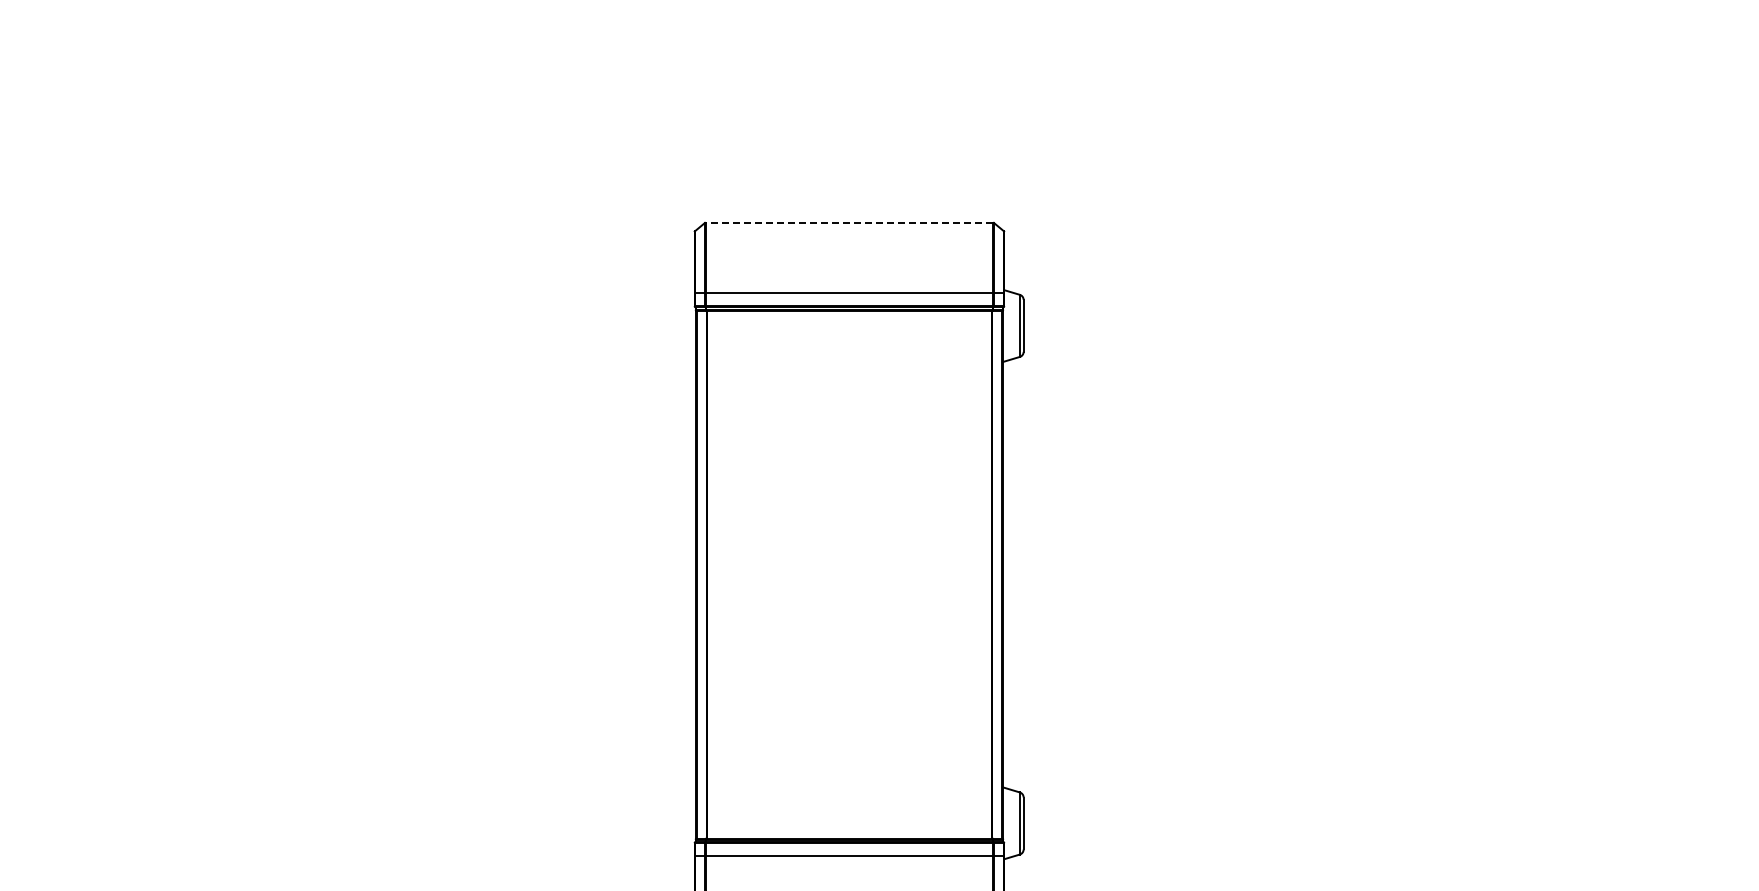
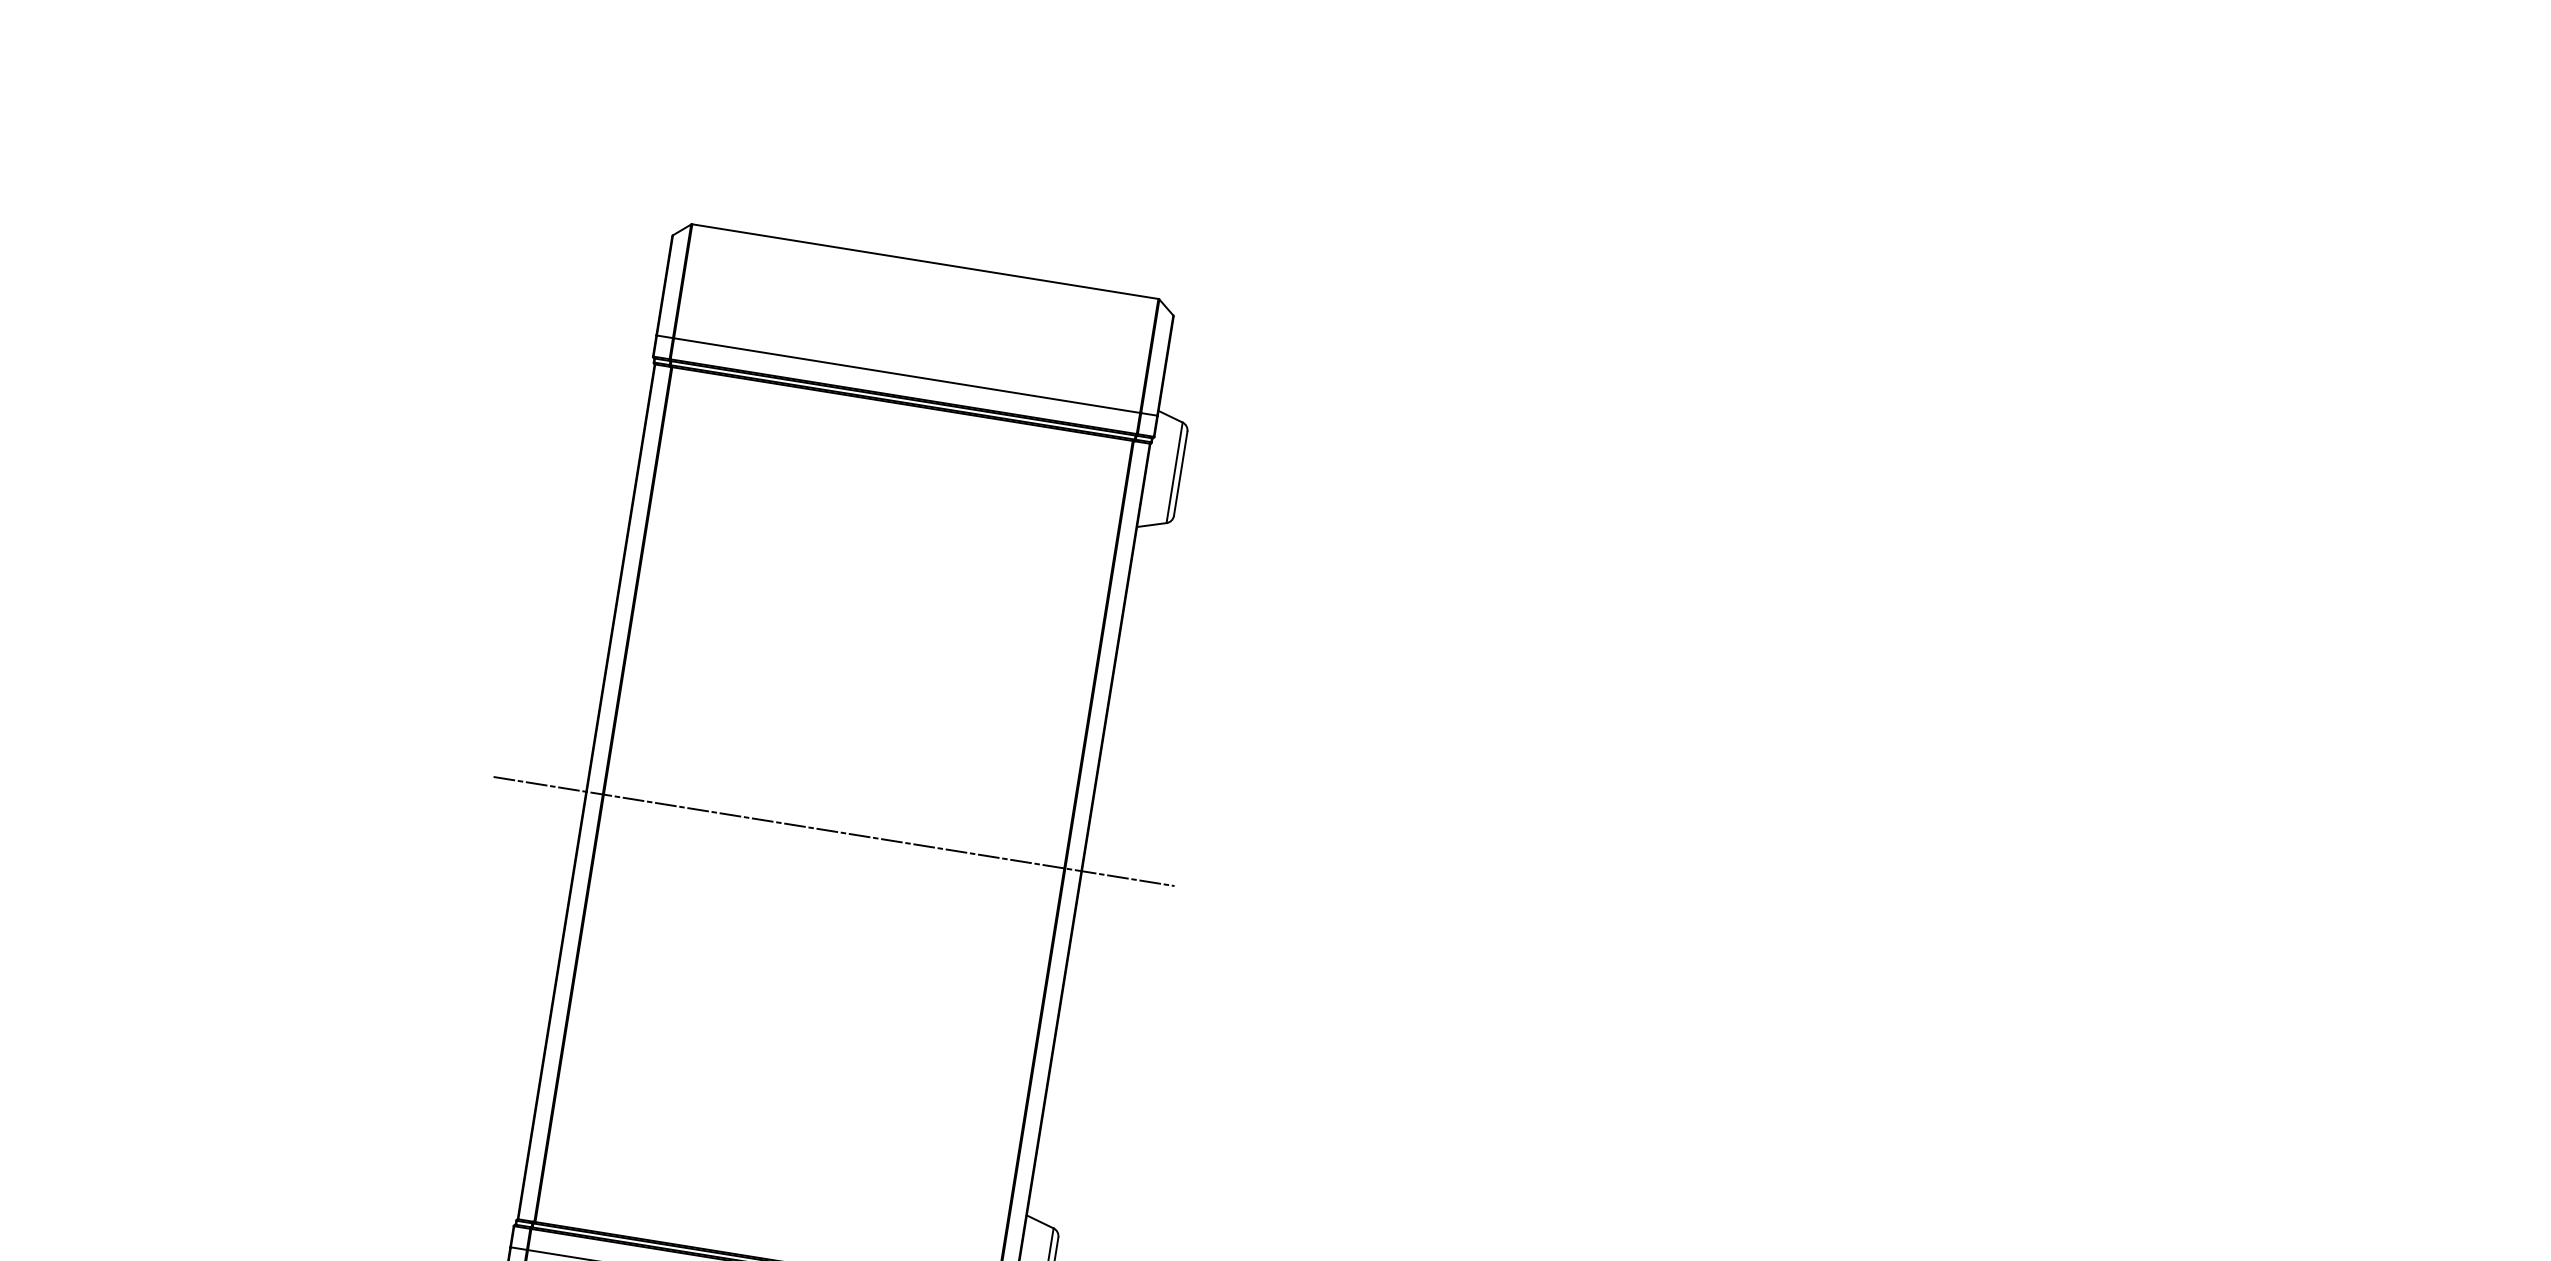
line: (849, 222) -> (925, 261), dashed -> solid
line: (849, 574) -> (834, 831), added

